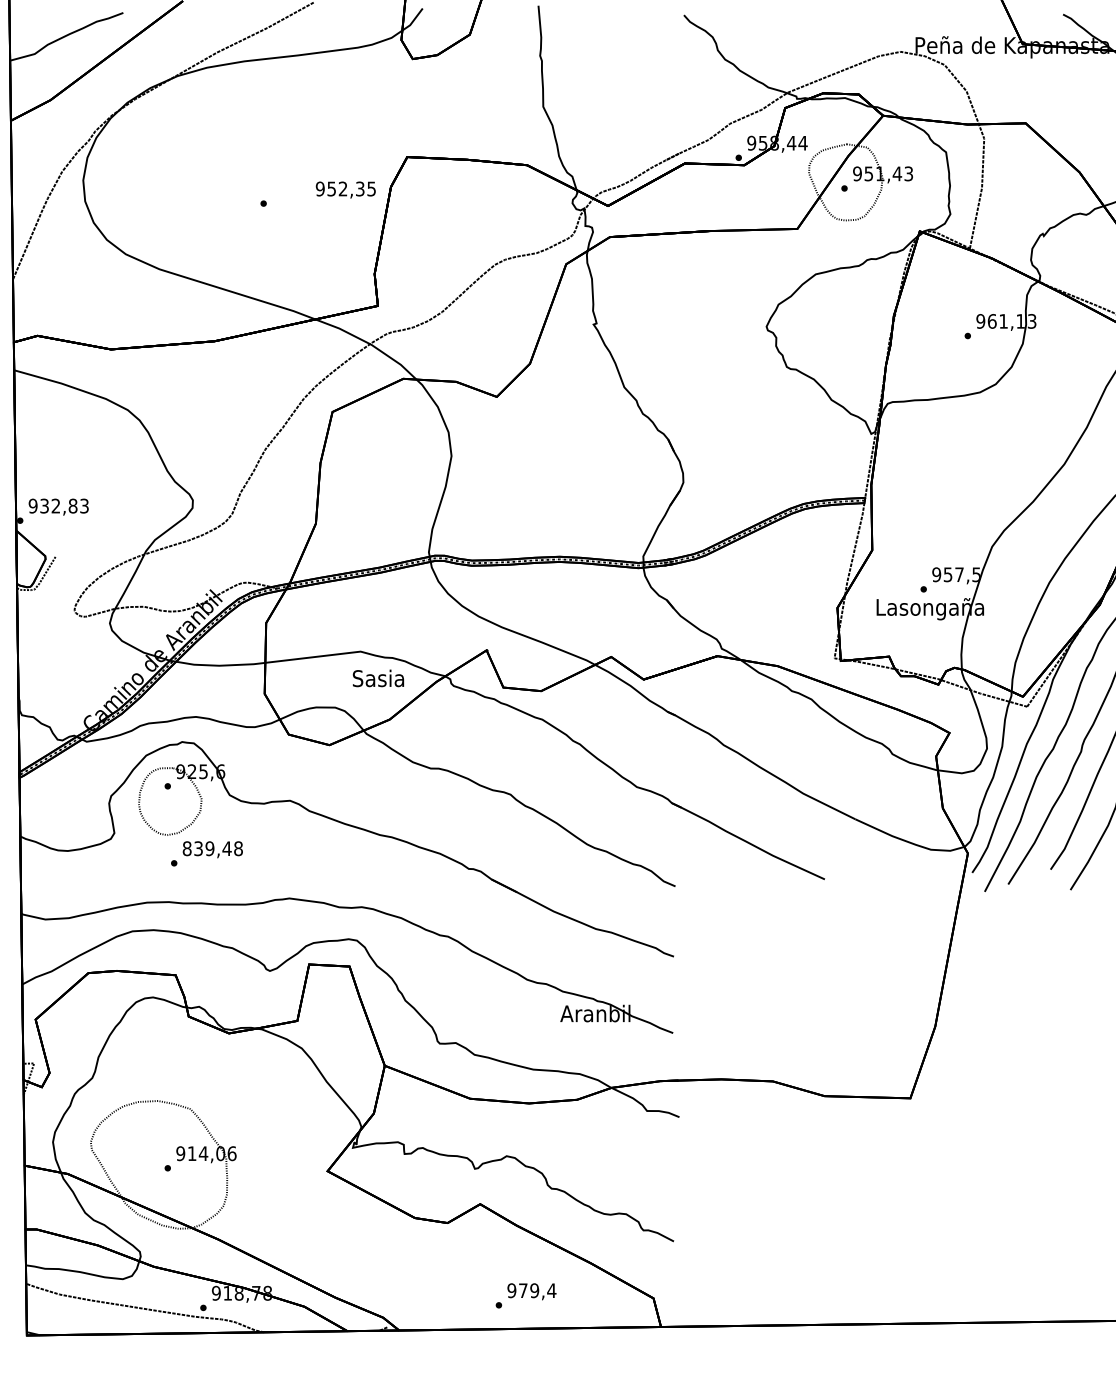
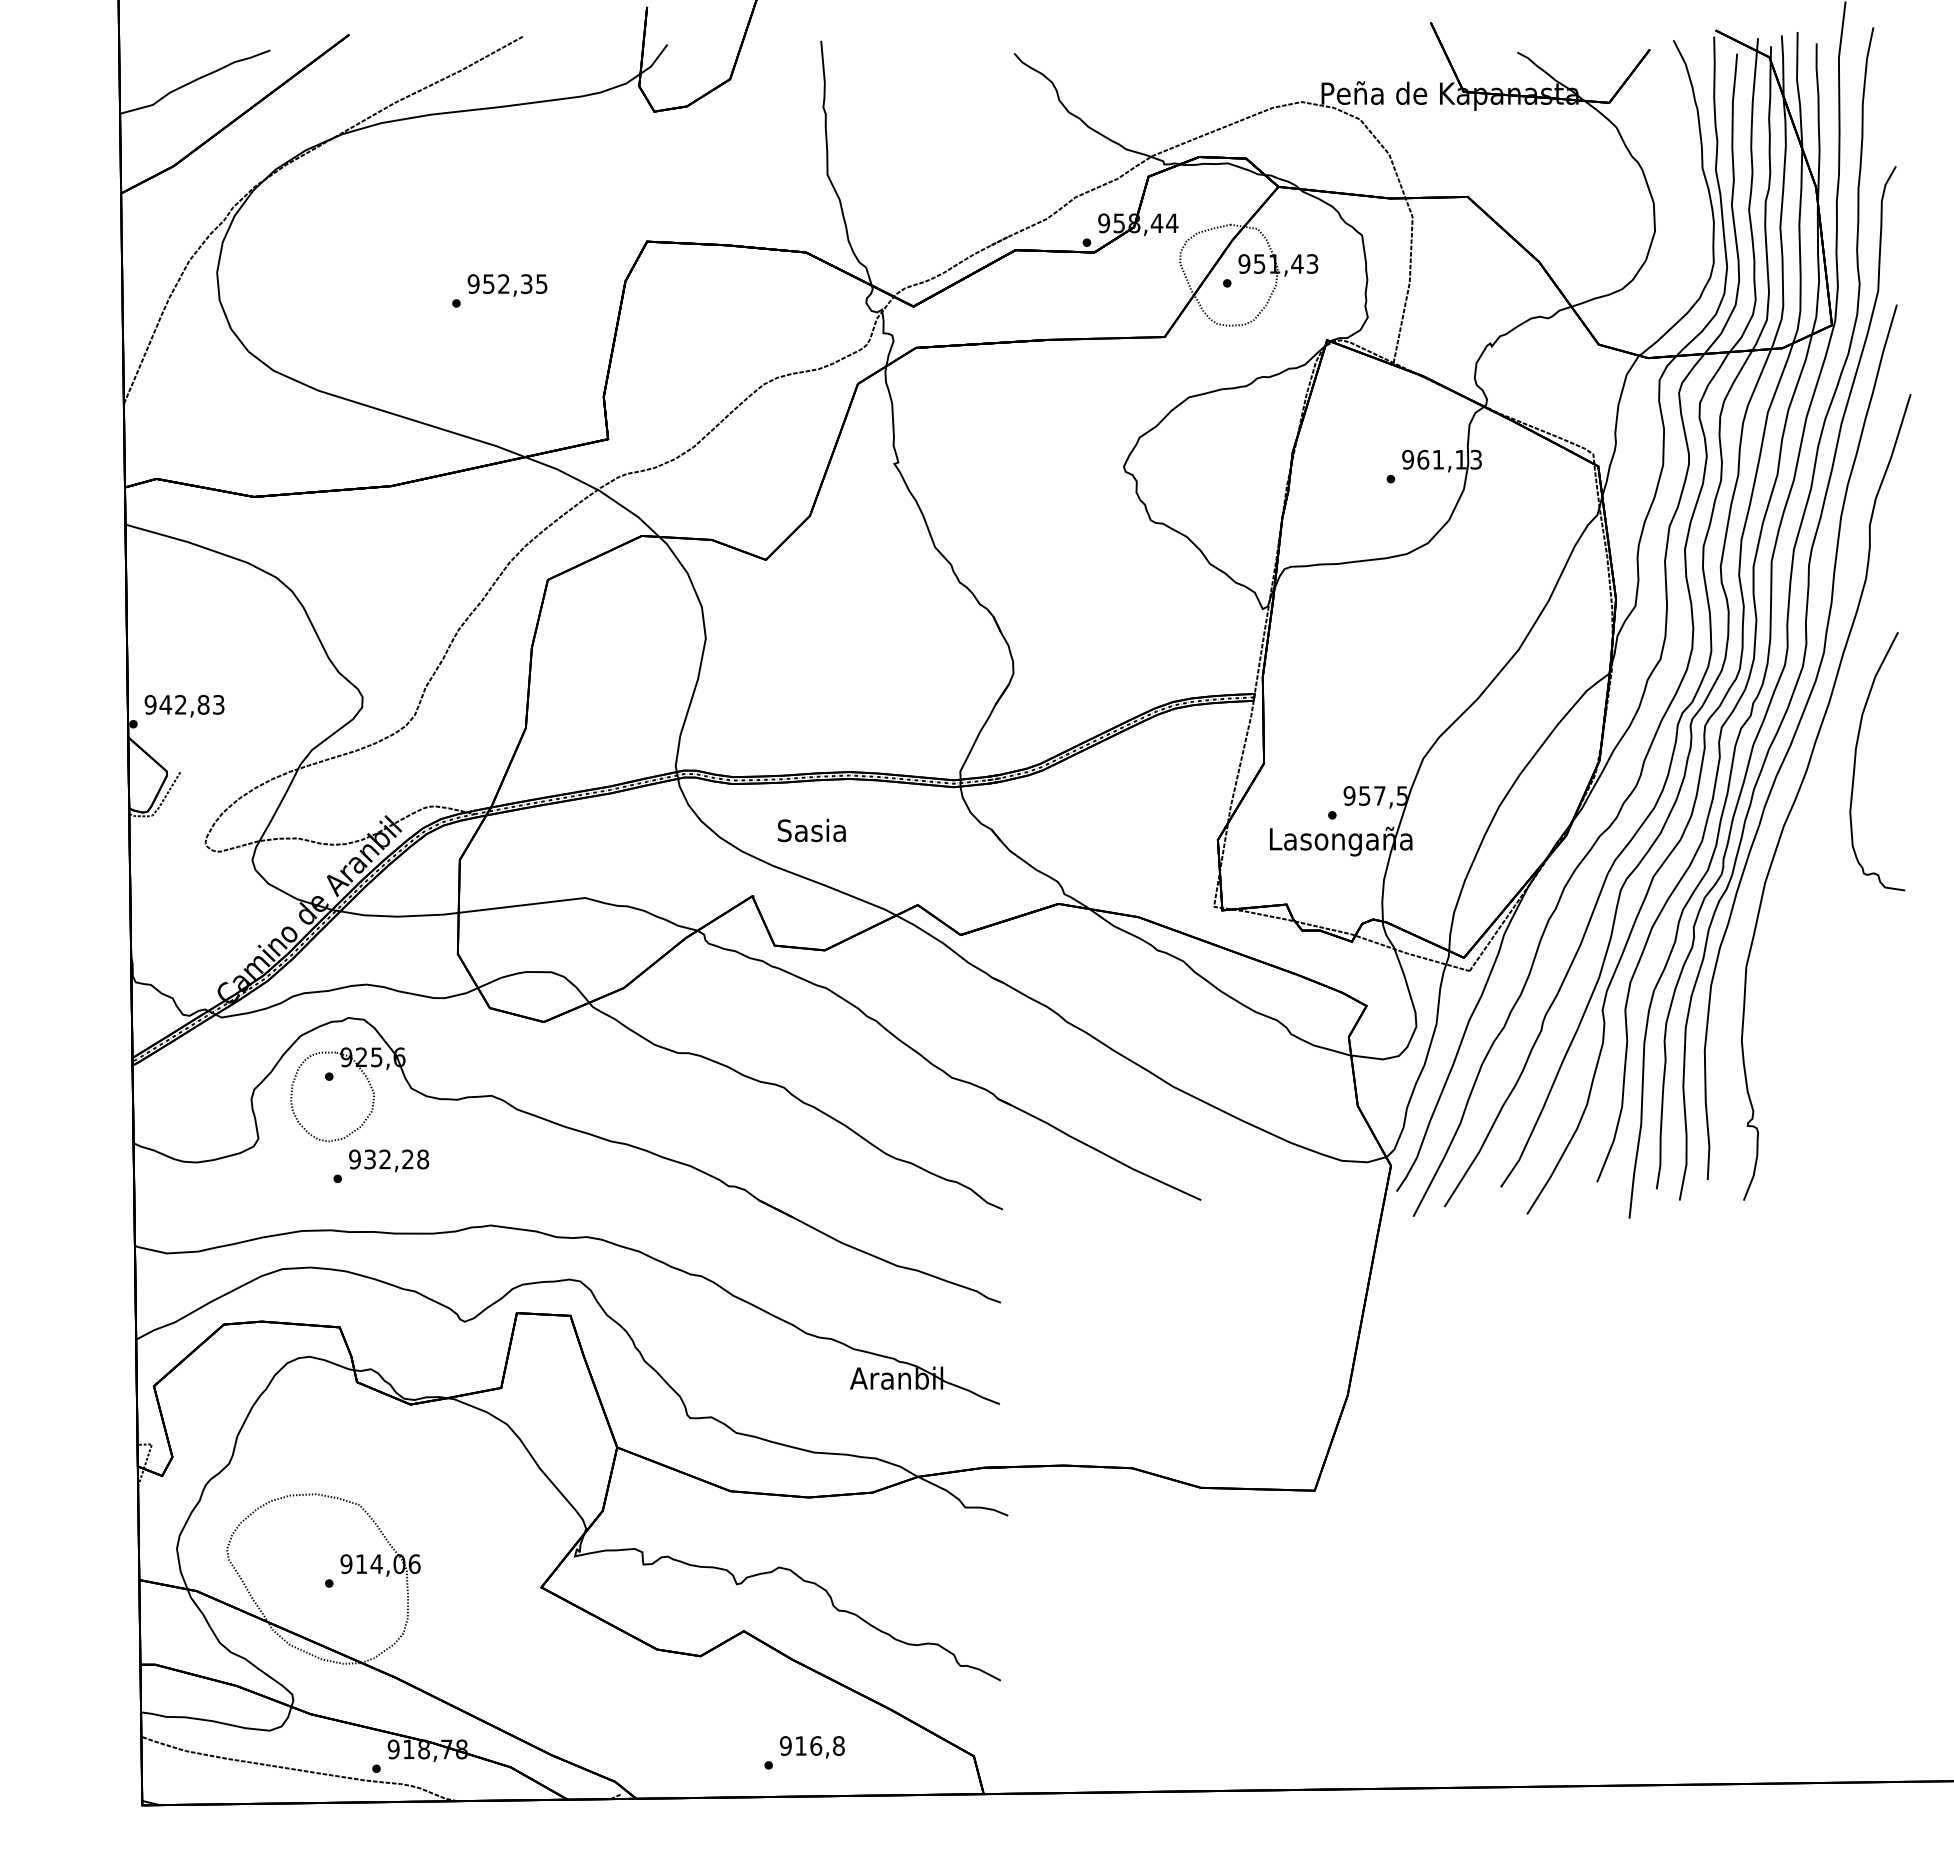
text: (345, 190) -> (507, 285), moved
text: (44, 505) -> (165, 704), 932,83 -> 942,83
text: (378, 678) -> (811, 830), moved
text: (207, 848) -> (381, 1159), 839,48 -> 932,28
text: (537, 1290) -> (820, 1745), 979,4 -> 916,8

